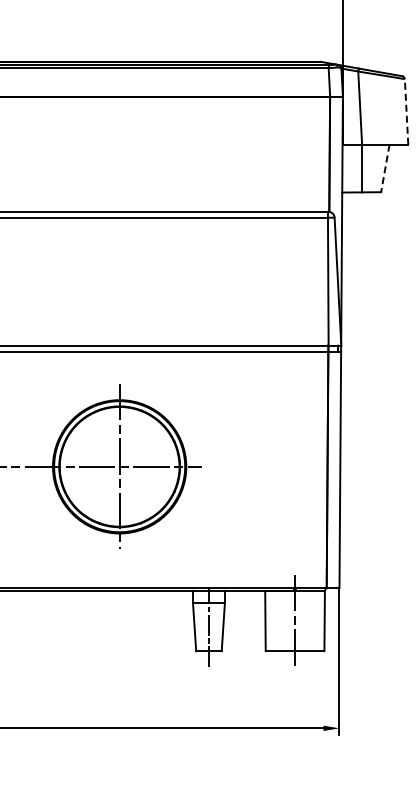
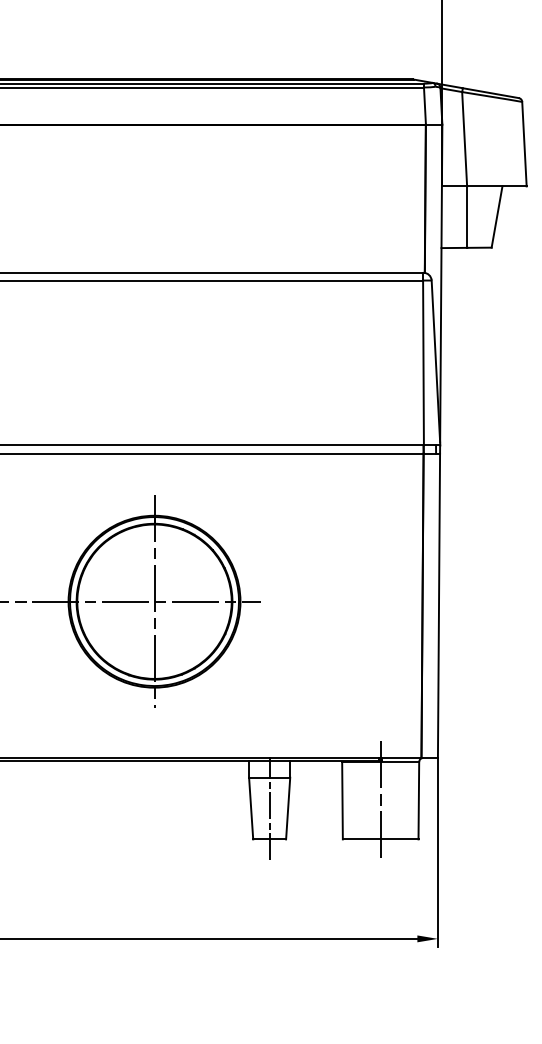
line: (406, 111) -> (524, 143), dashed -> solid
line: (385, 168) -> (497, 217), dashed -> solid

